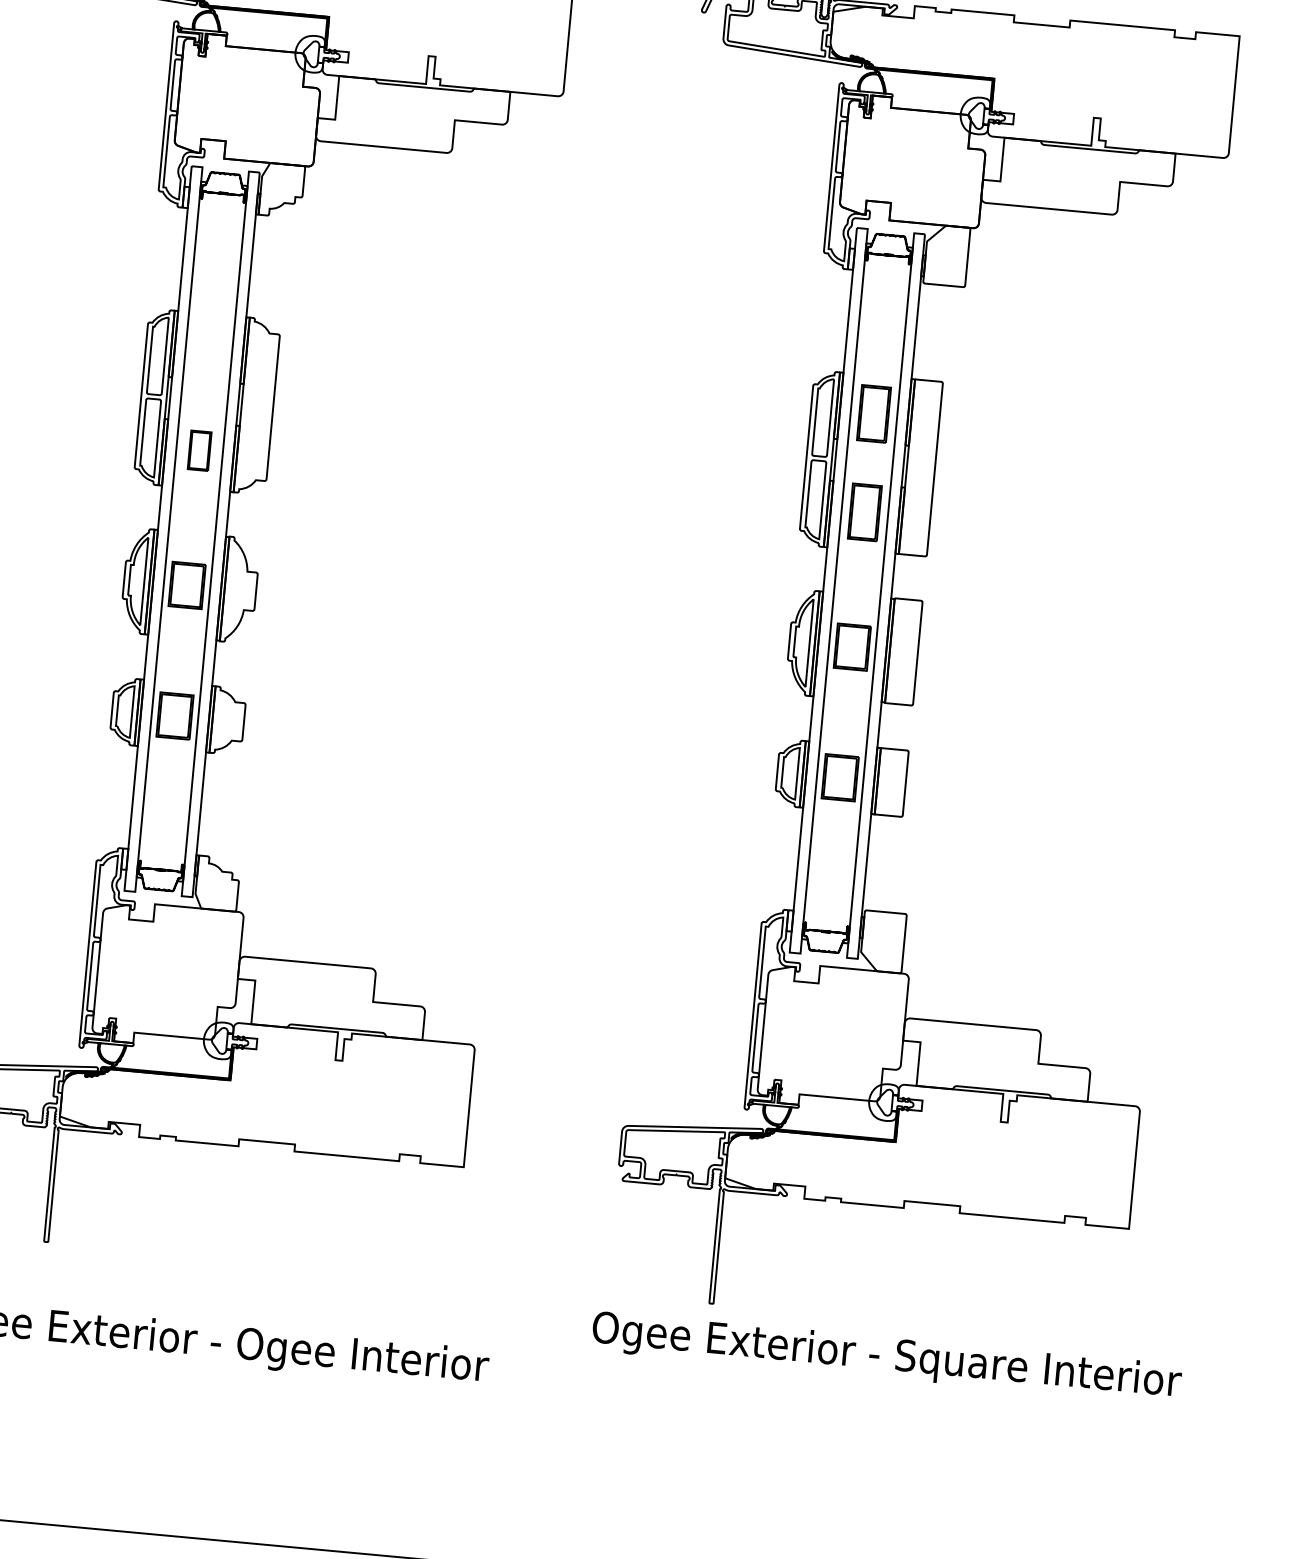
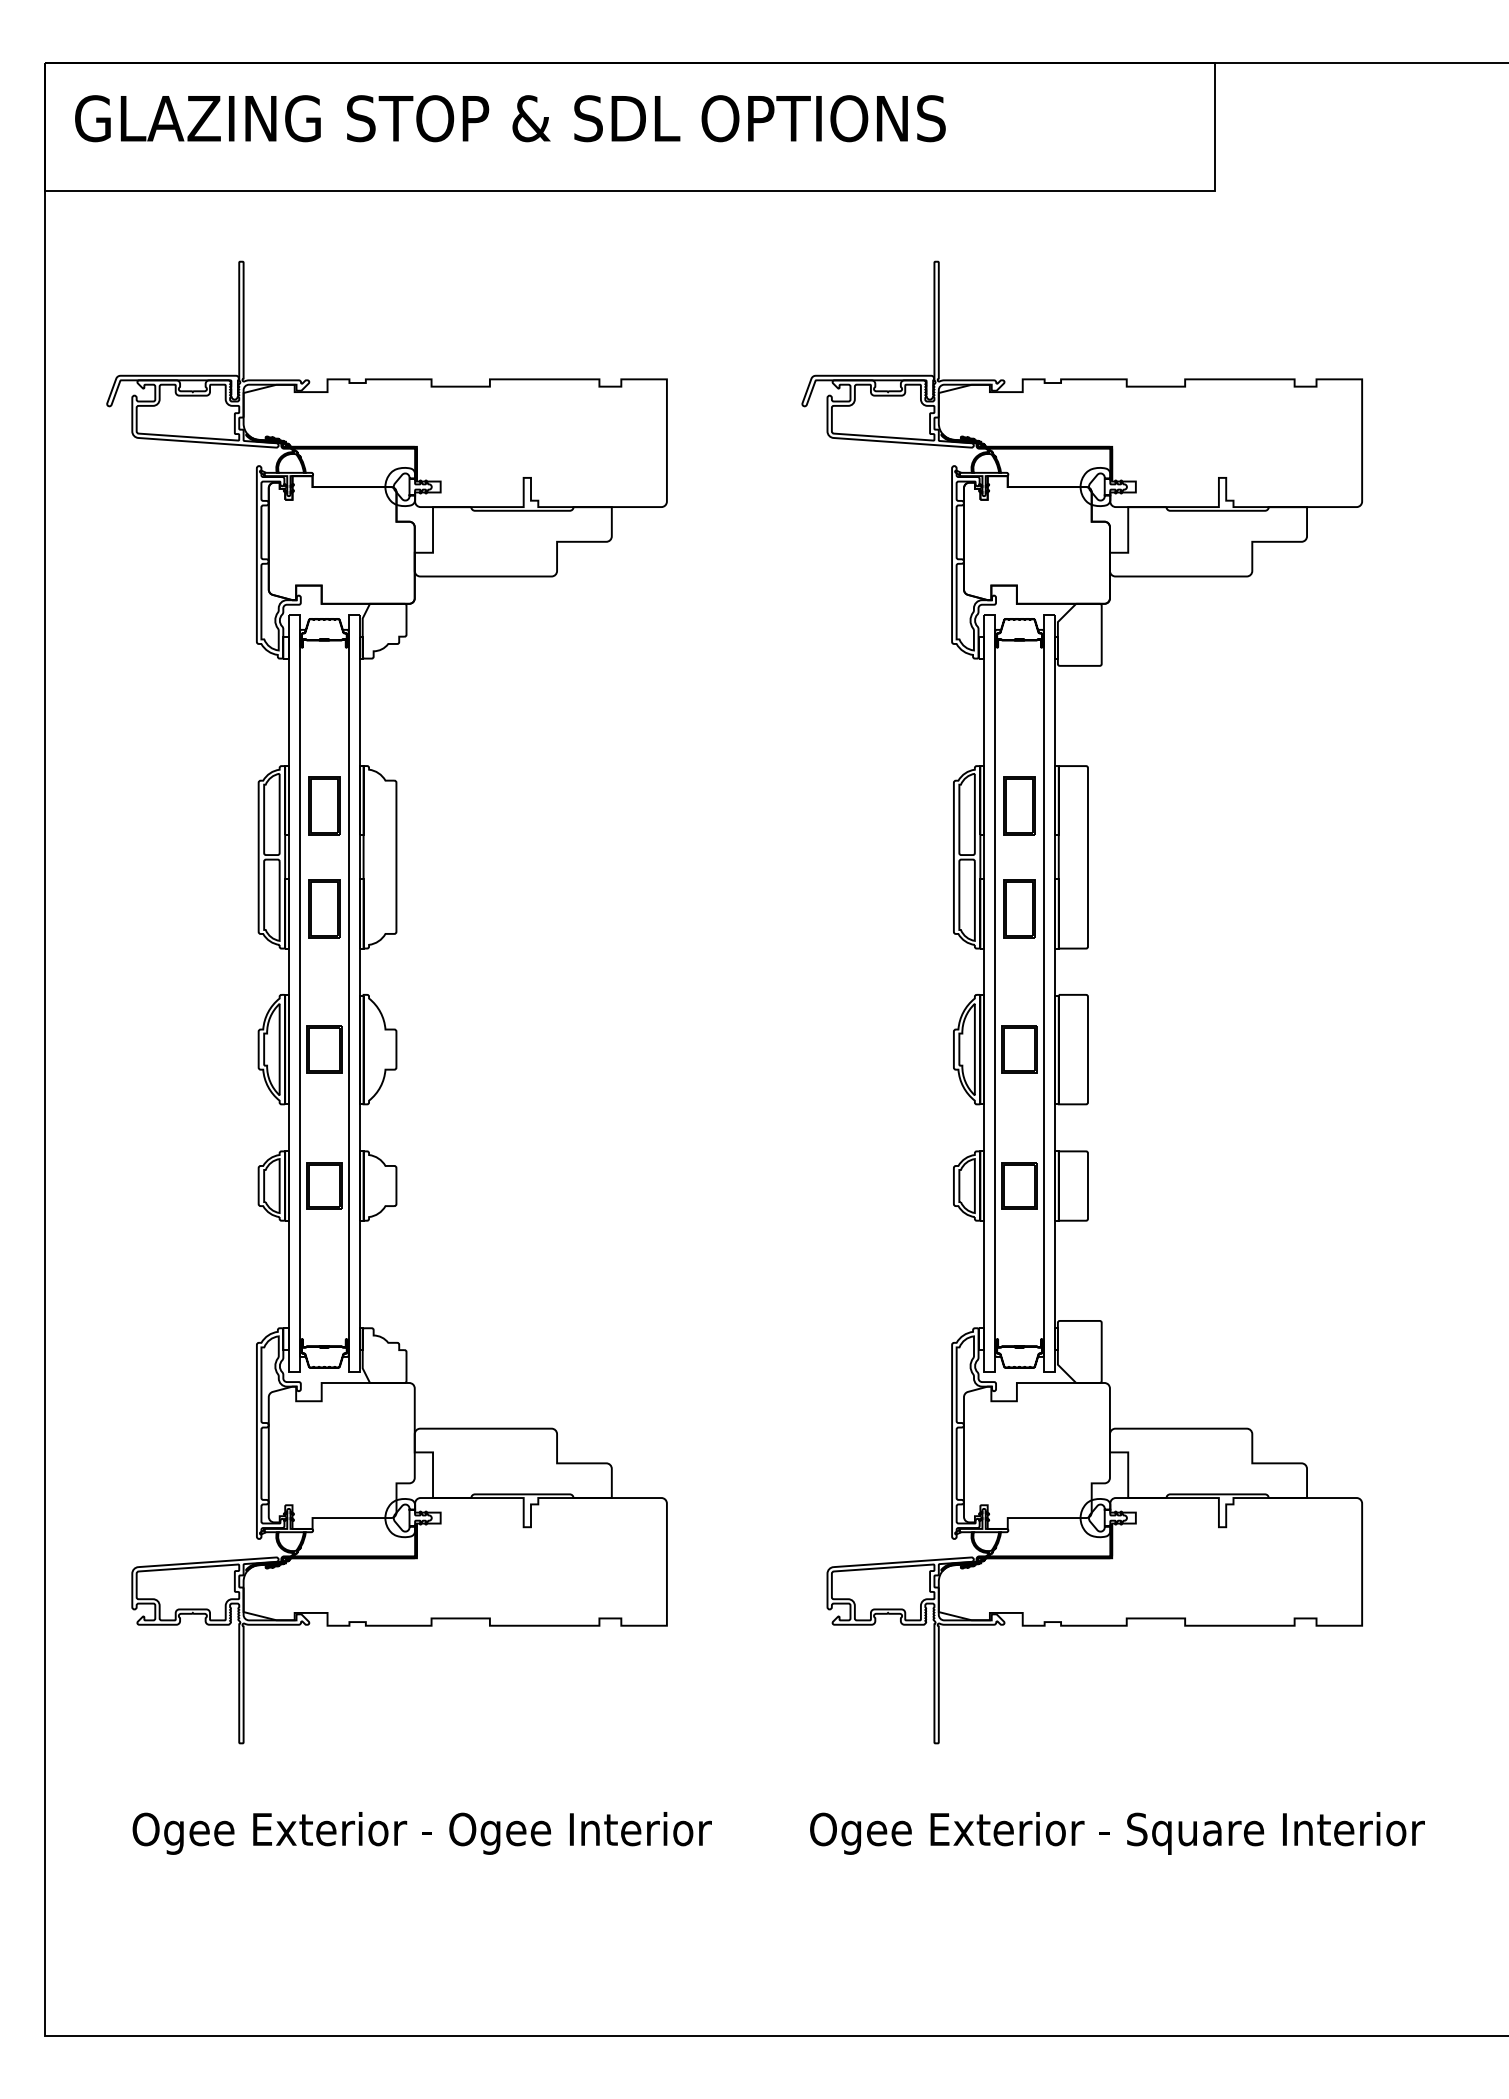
part: (208, 351) -> (324, 805), added
part: (199, 450) -> (324, 908), size x1.43
text: (886, 1357) -> (1117, 1833), moved

